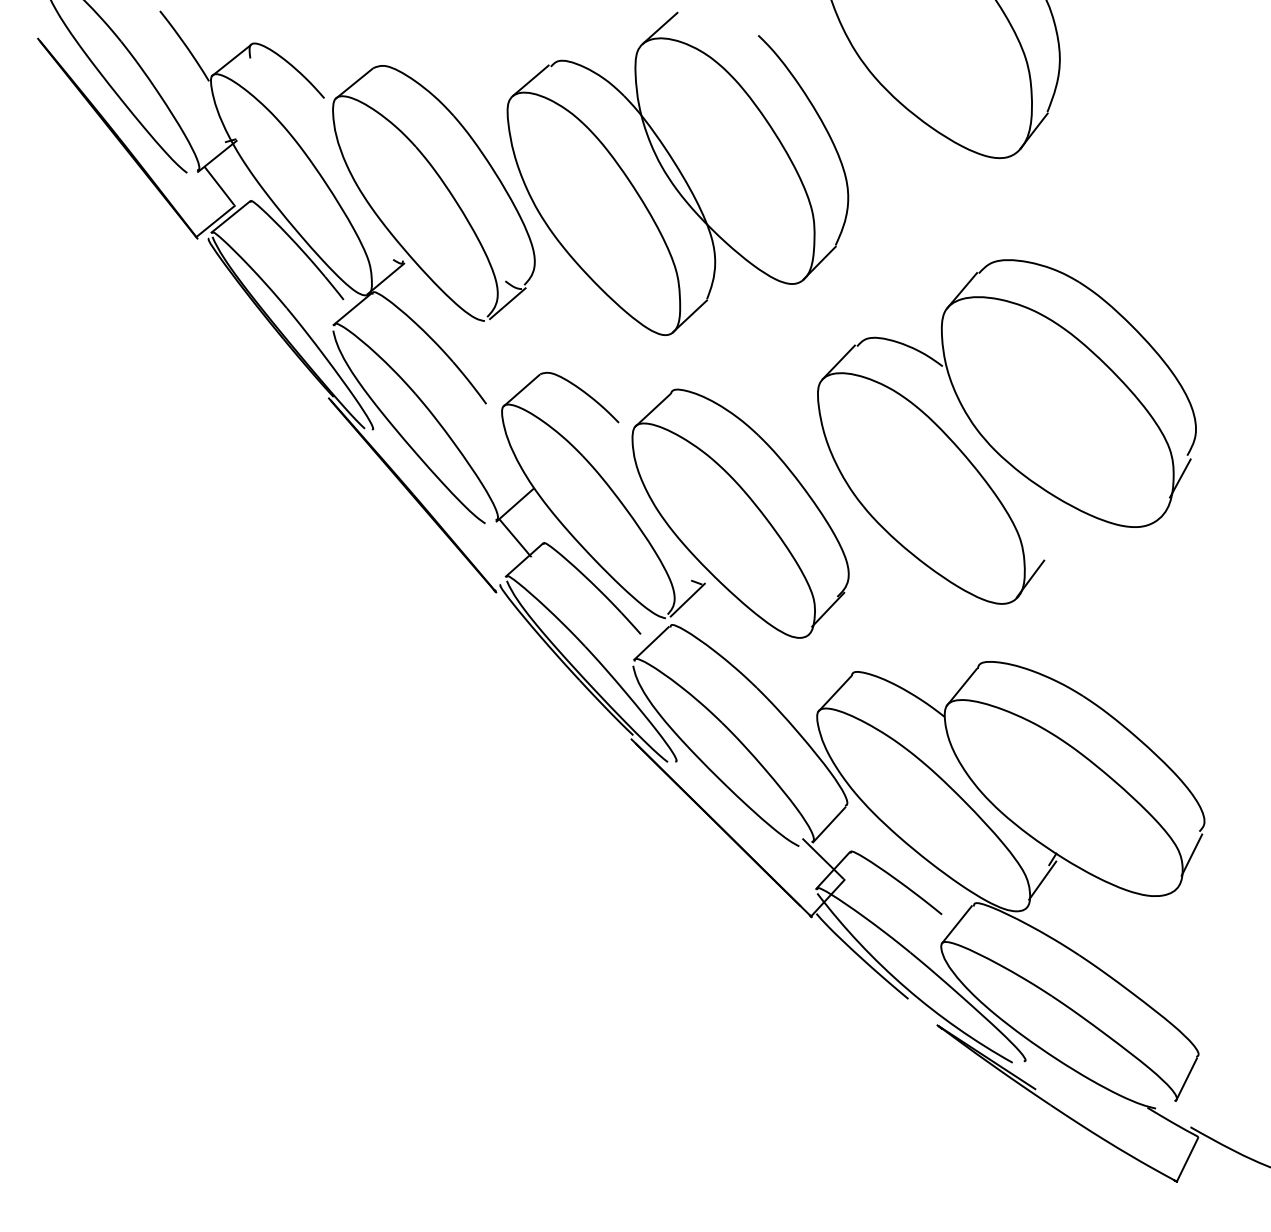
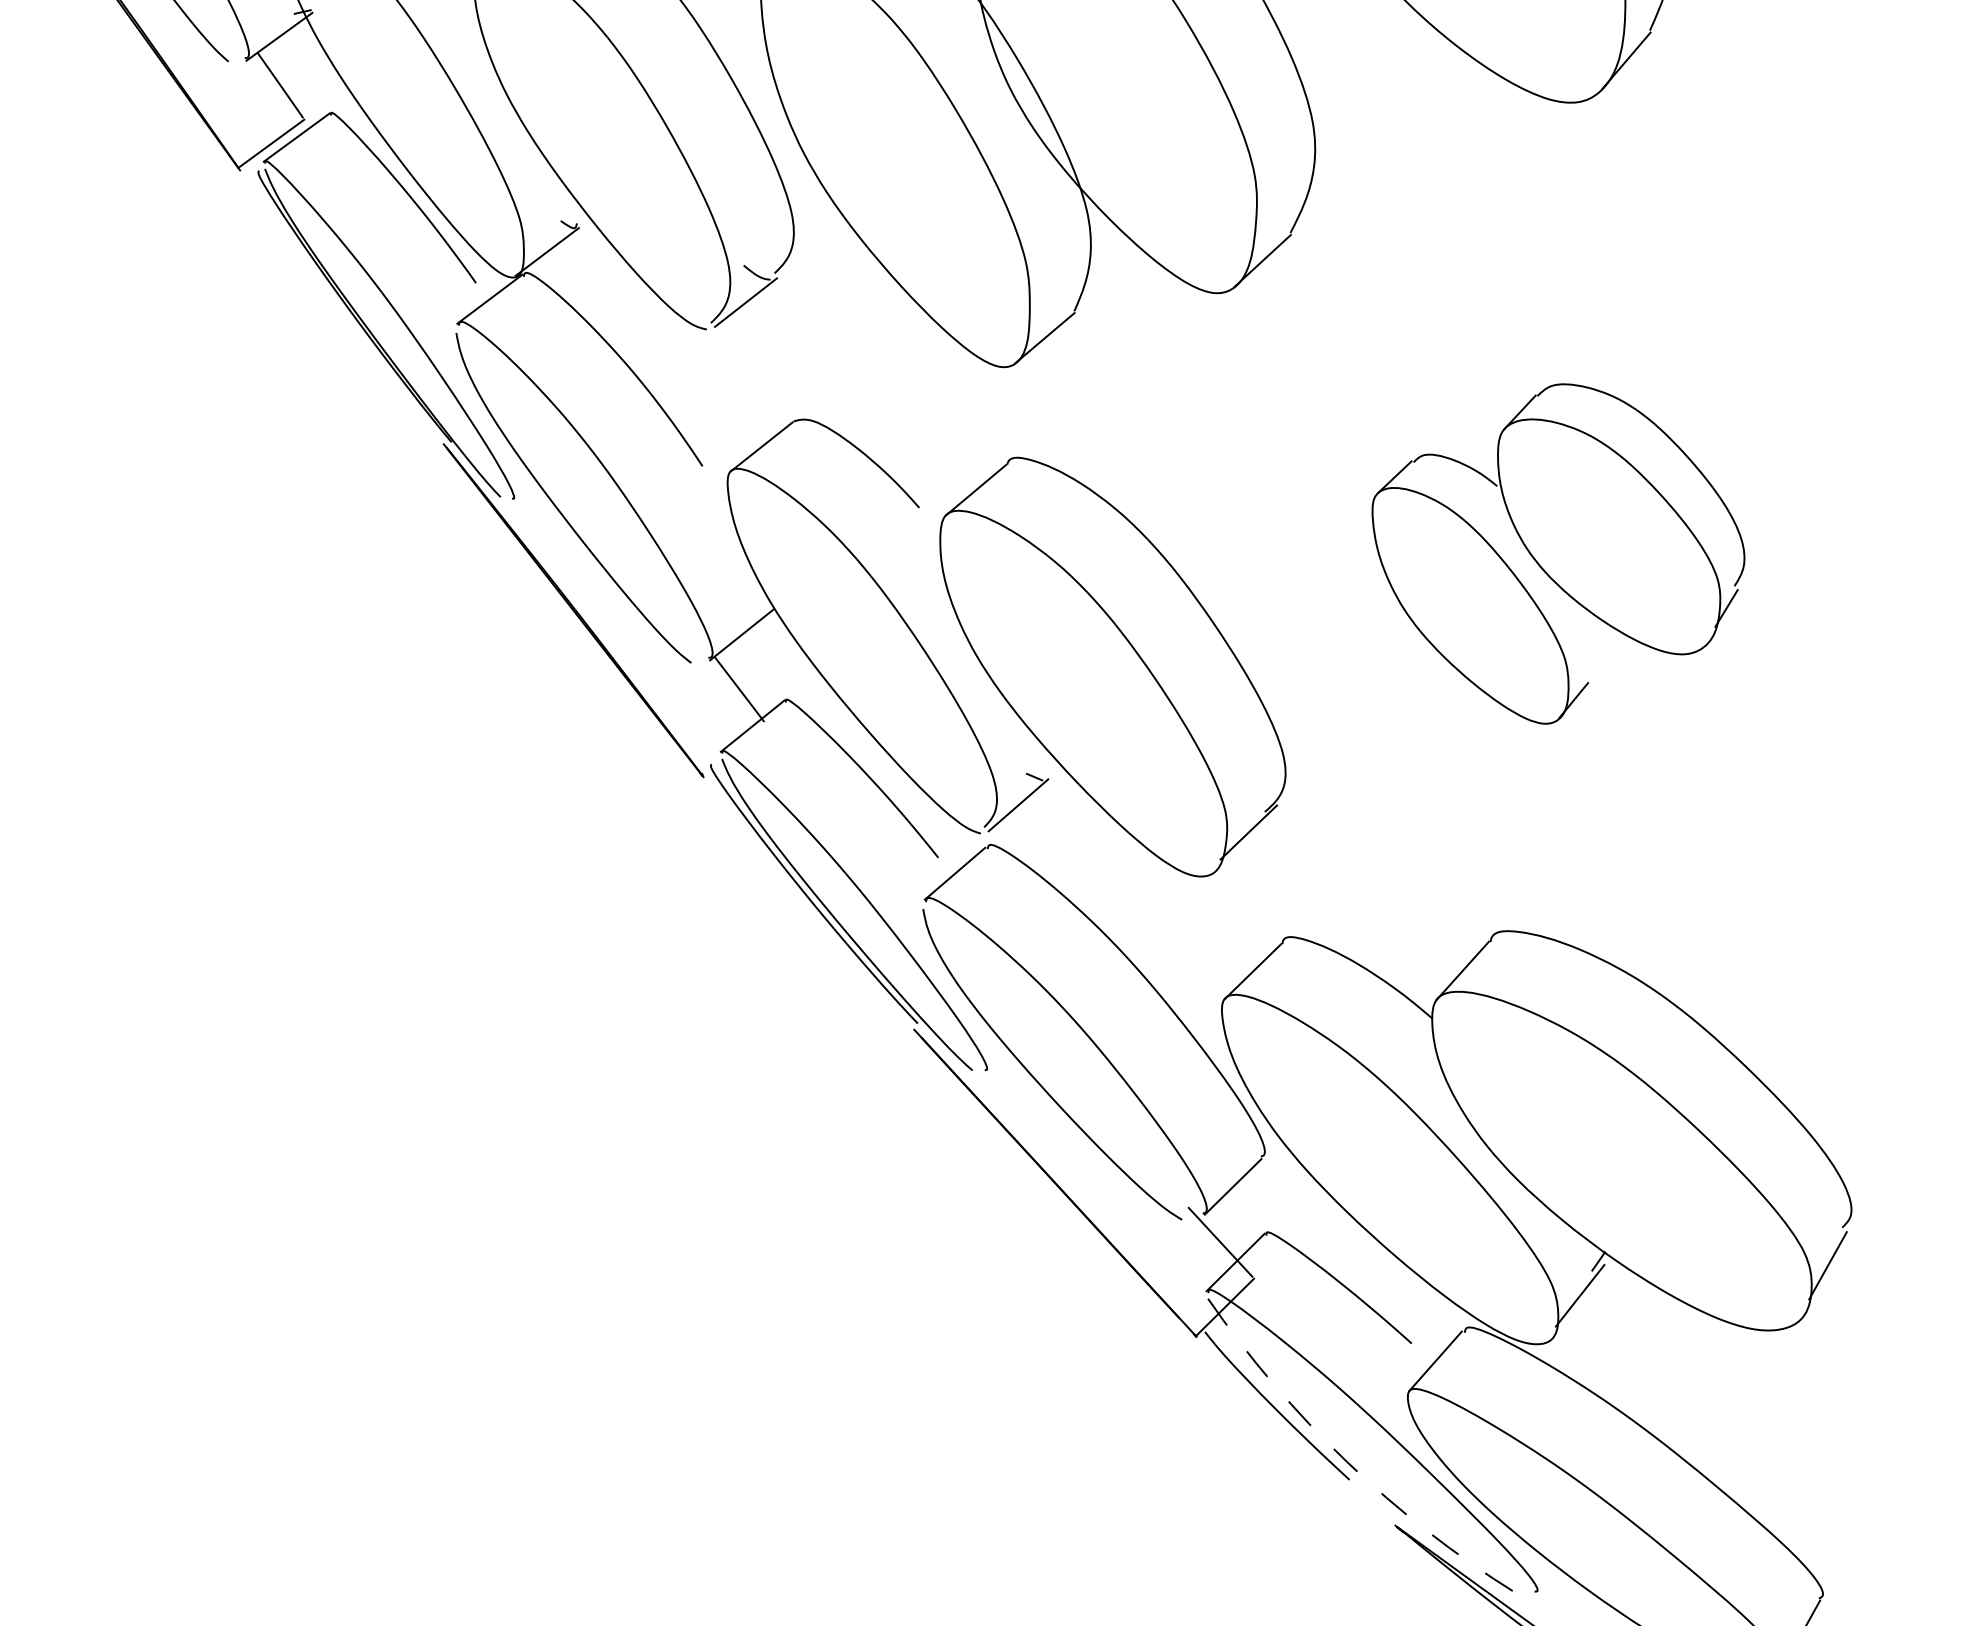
part: (1006, 431) -> (1556, 553), size x0.6
arc: (906, 988) -> (1347, 1462), solid -> dashed

